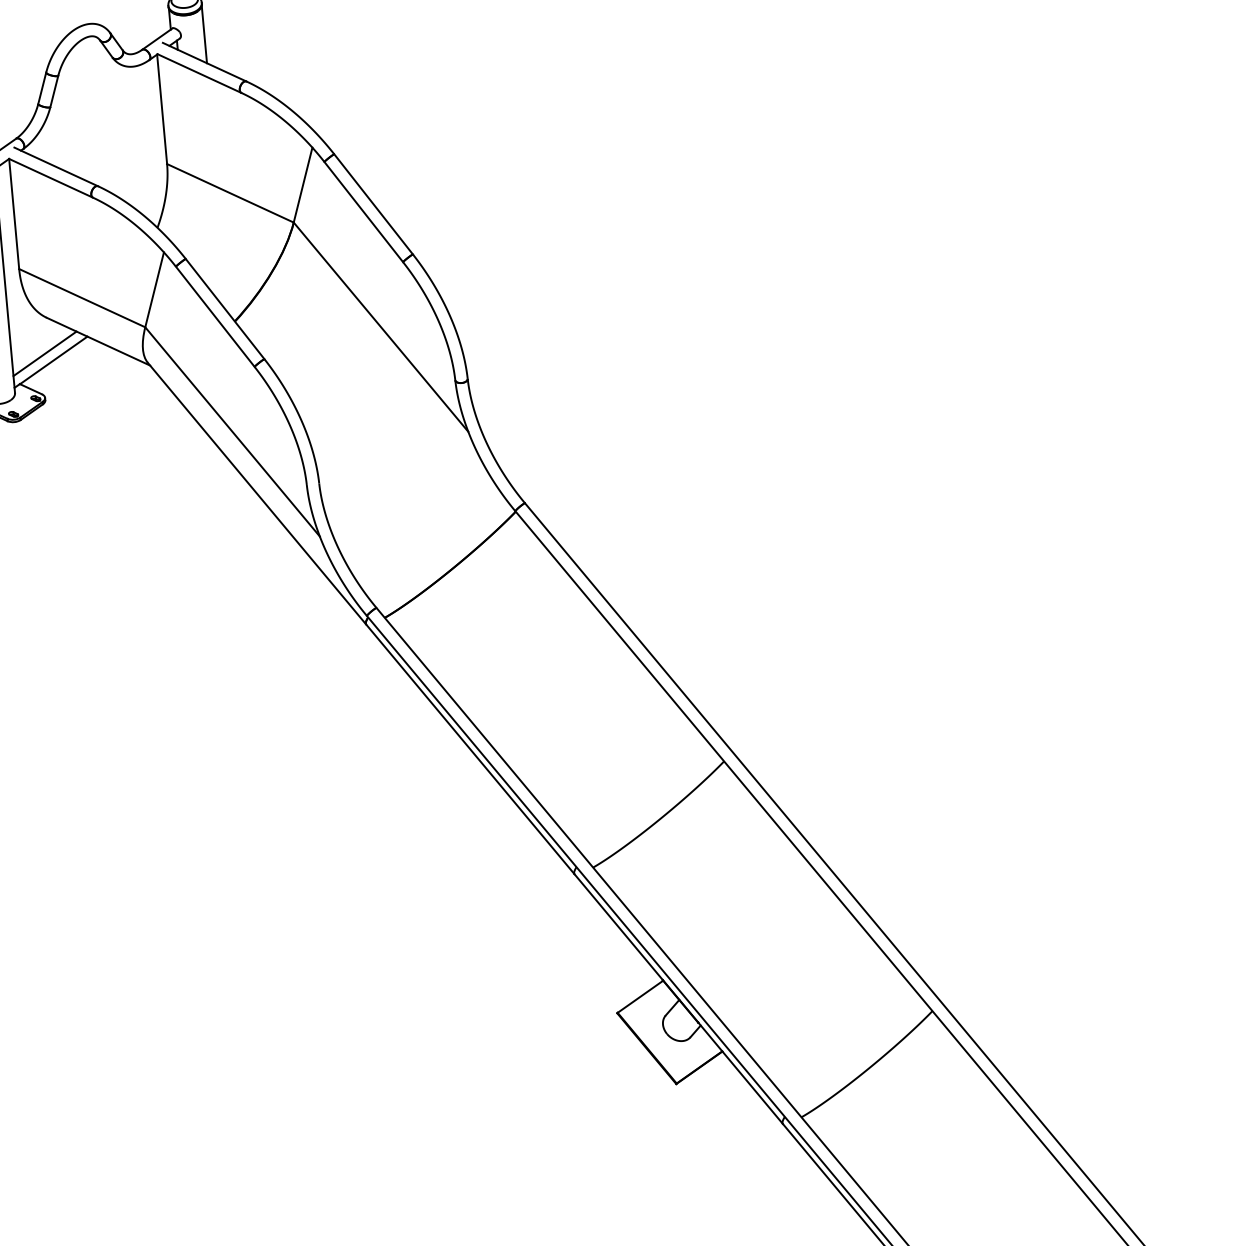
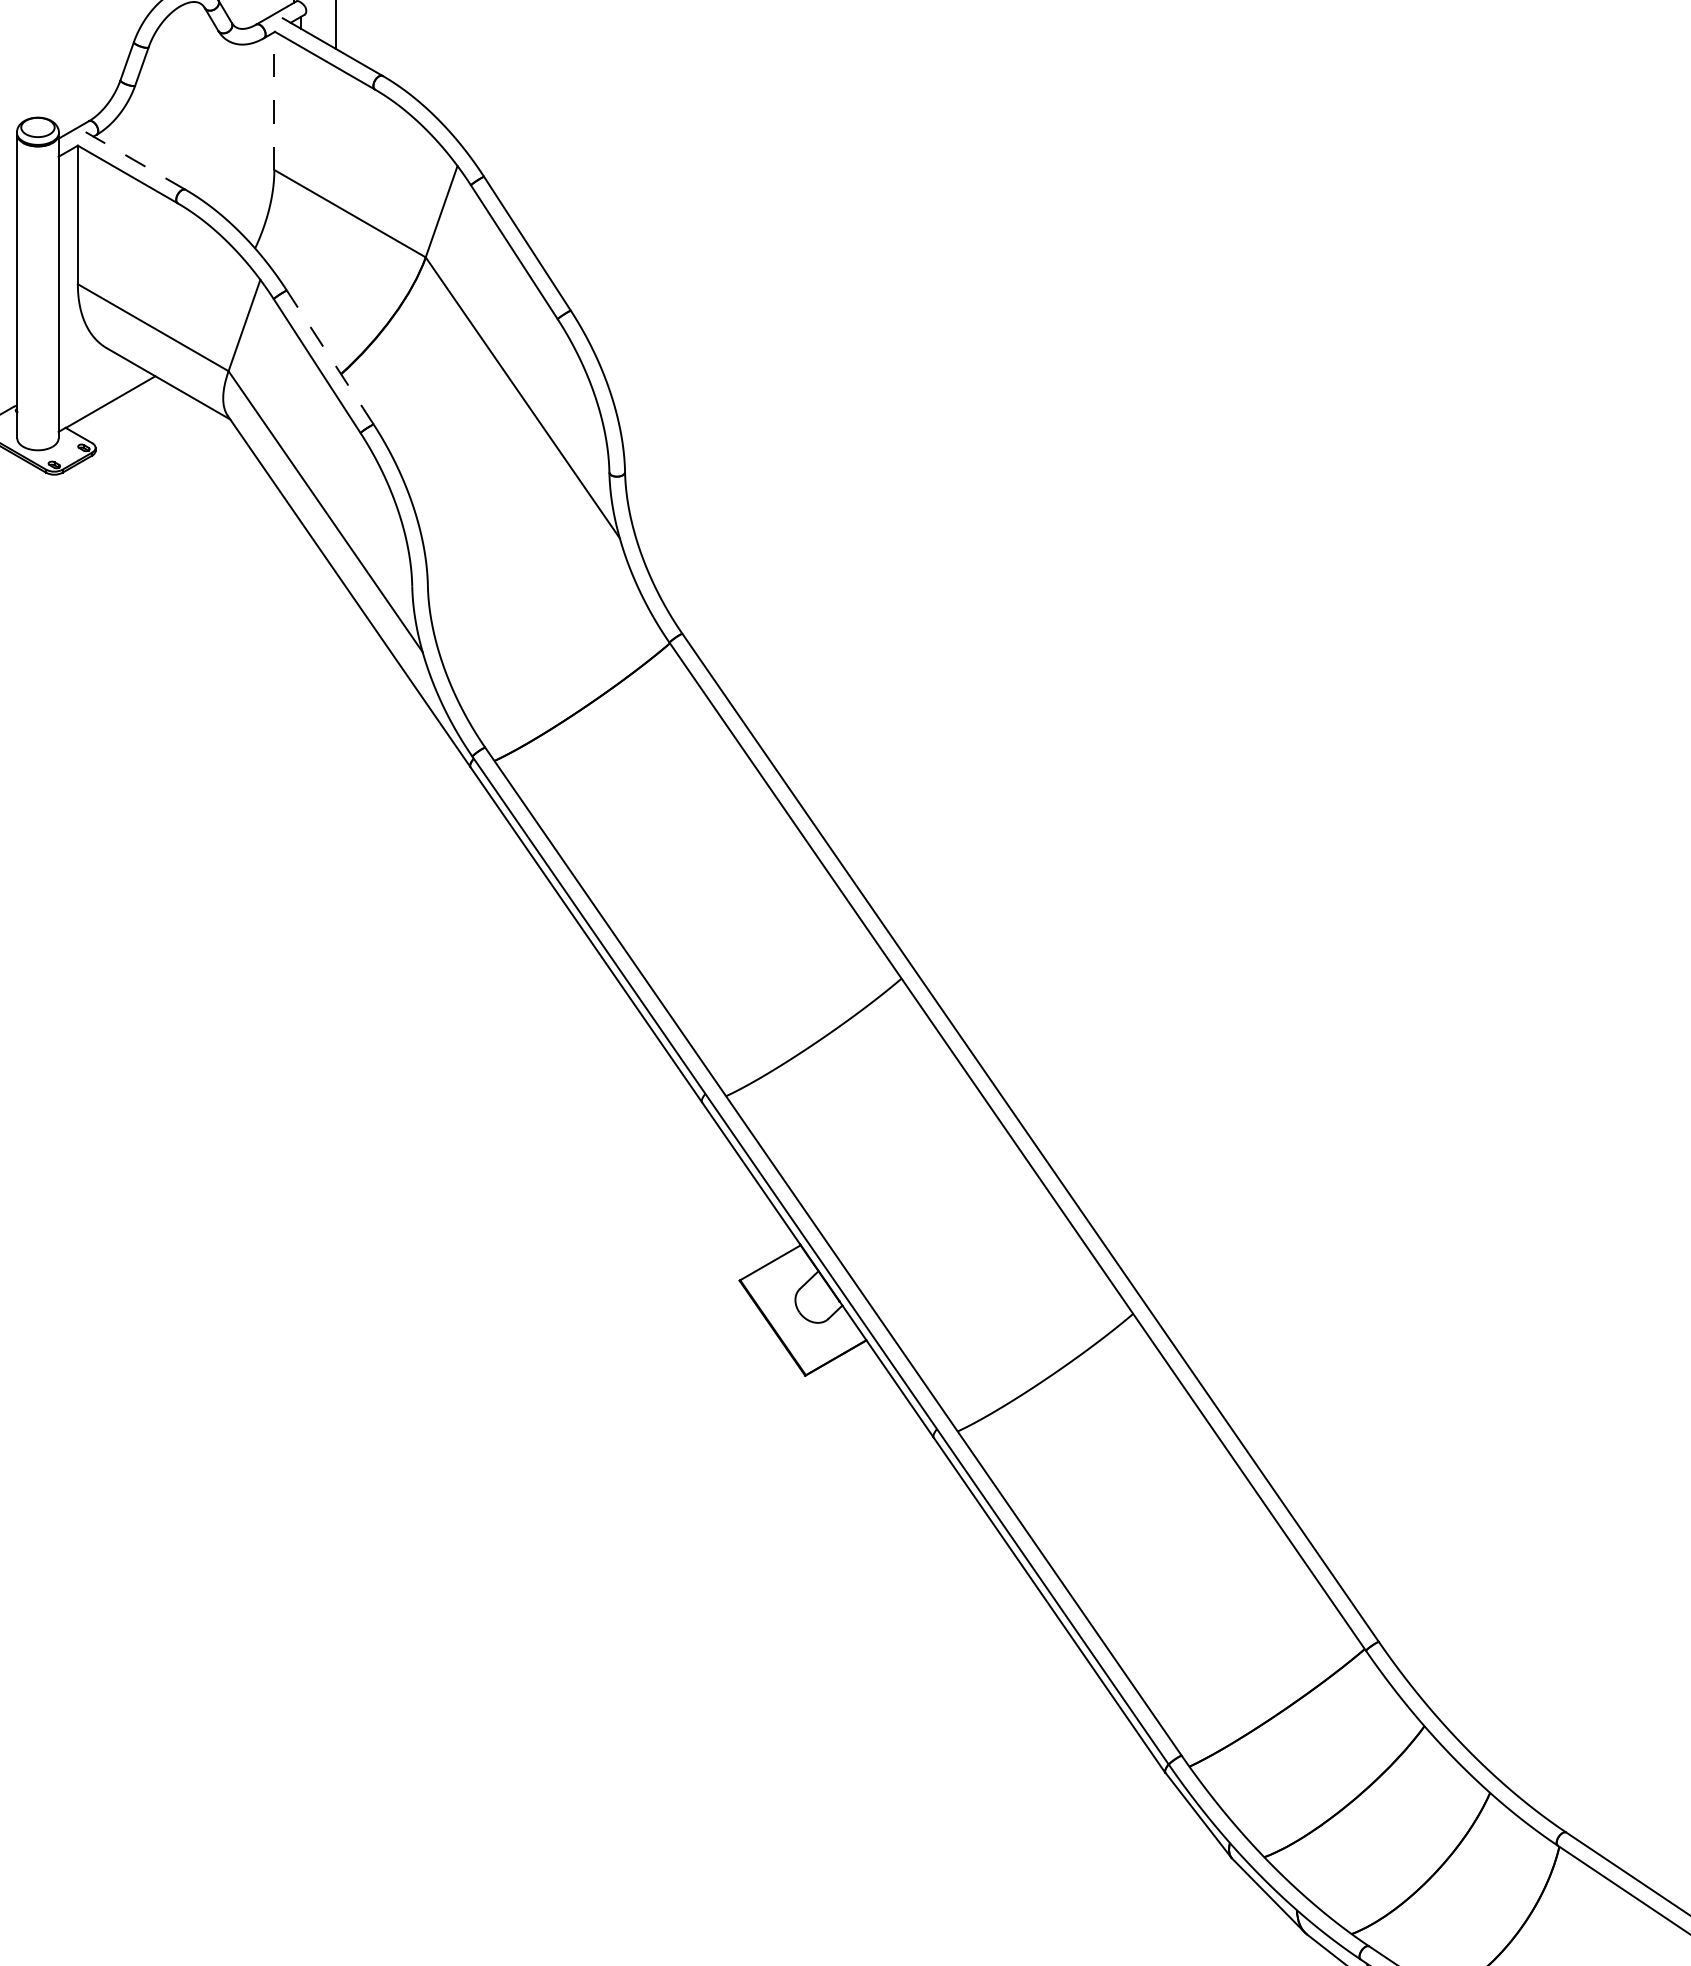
line: (162, 109) -> (274, 101), solid -> dashed
line: (56, 166) -> (135, 160), solid -> dashed
line: (225, 309) -> (330, 357), solid -> dashed
line: (45, 353) -> (100, 392), removed

